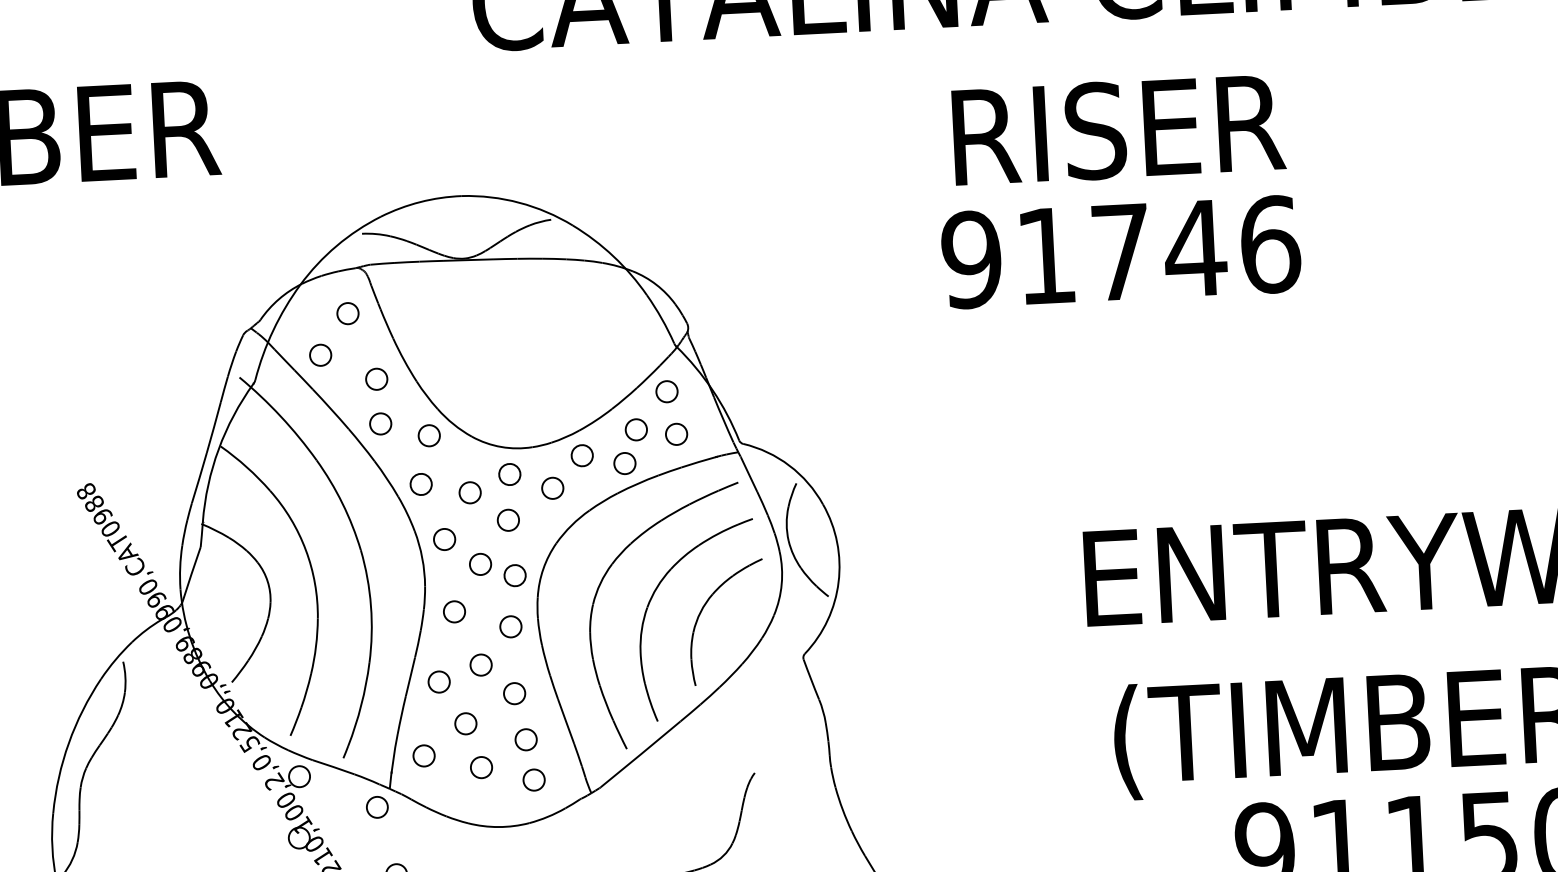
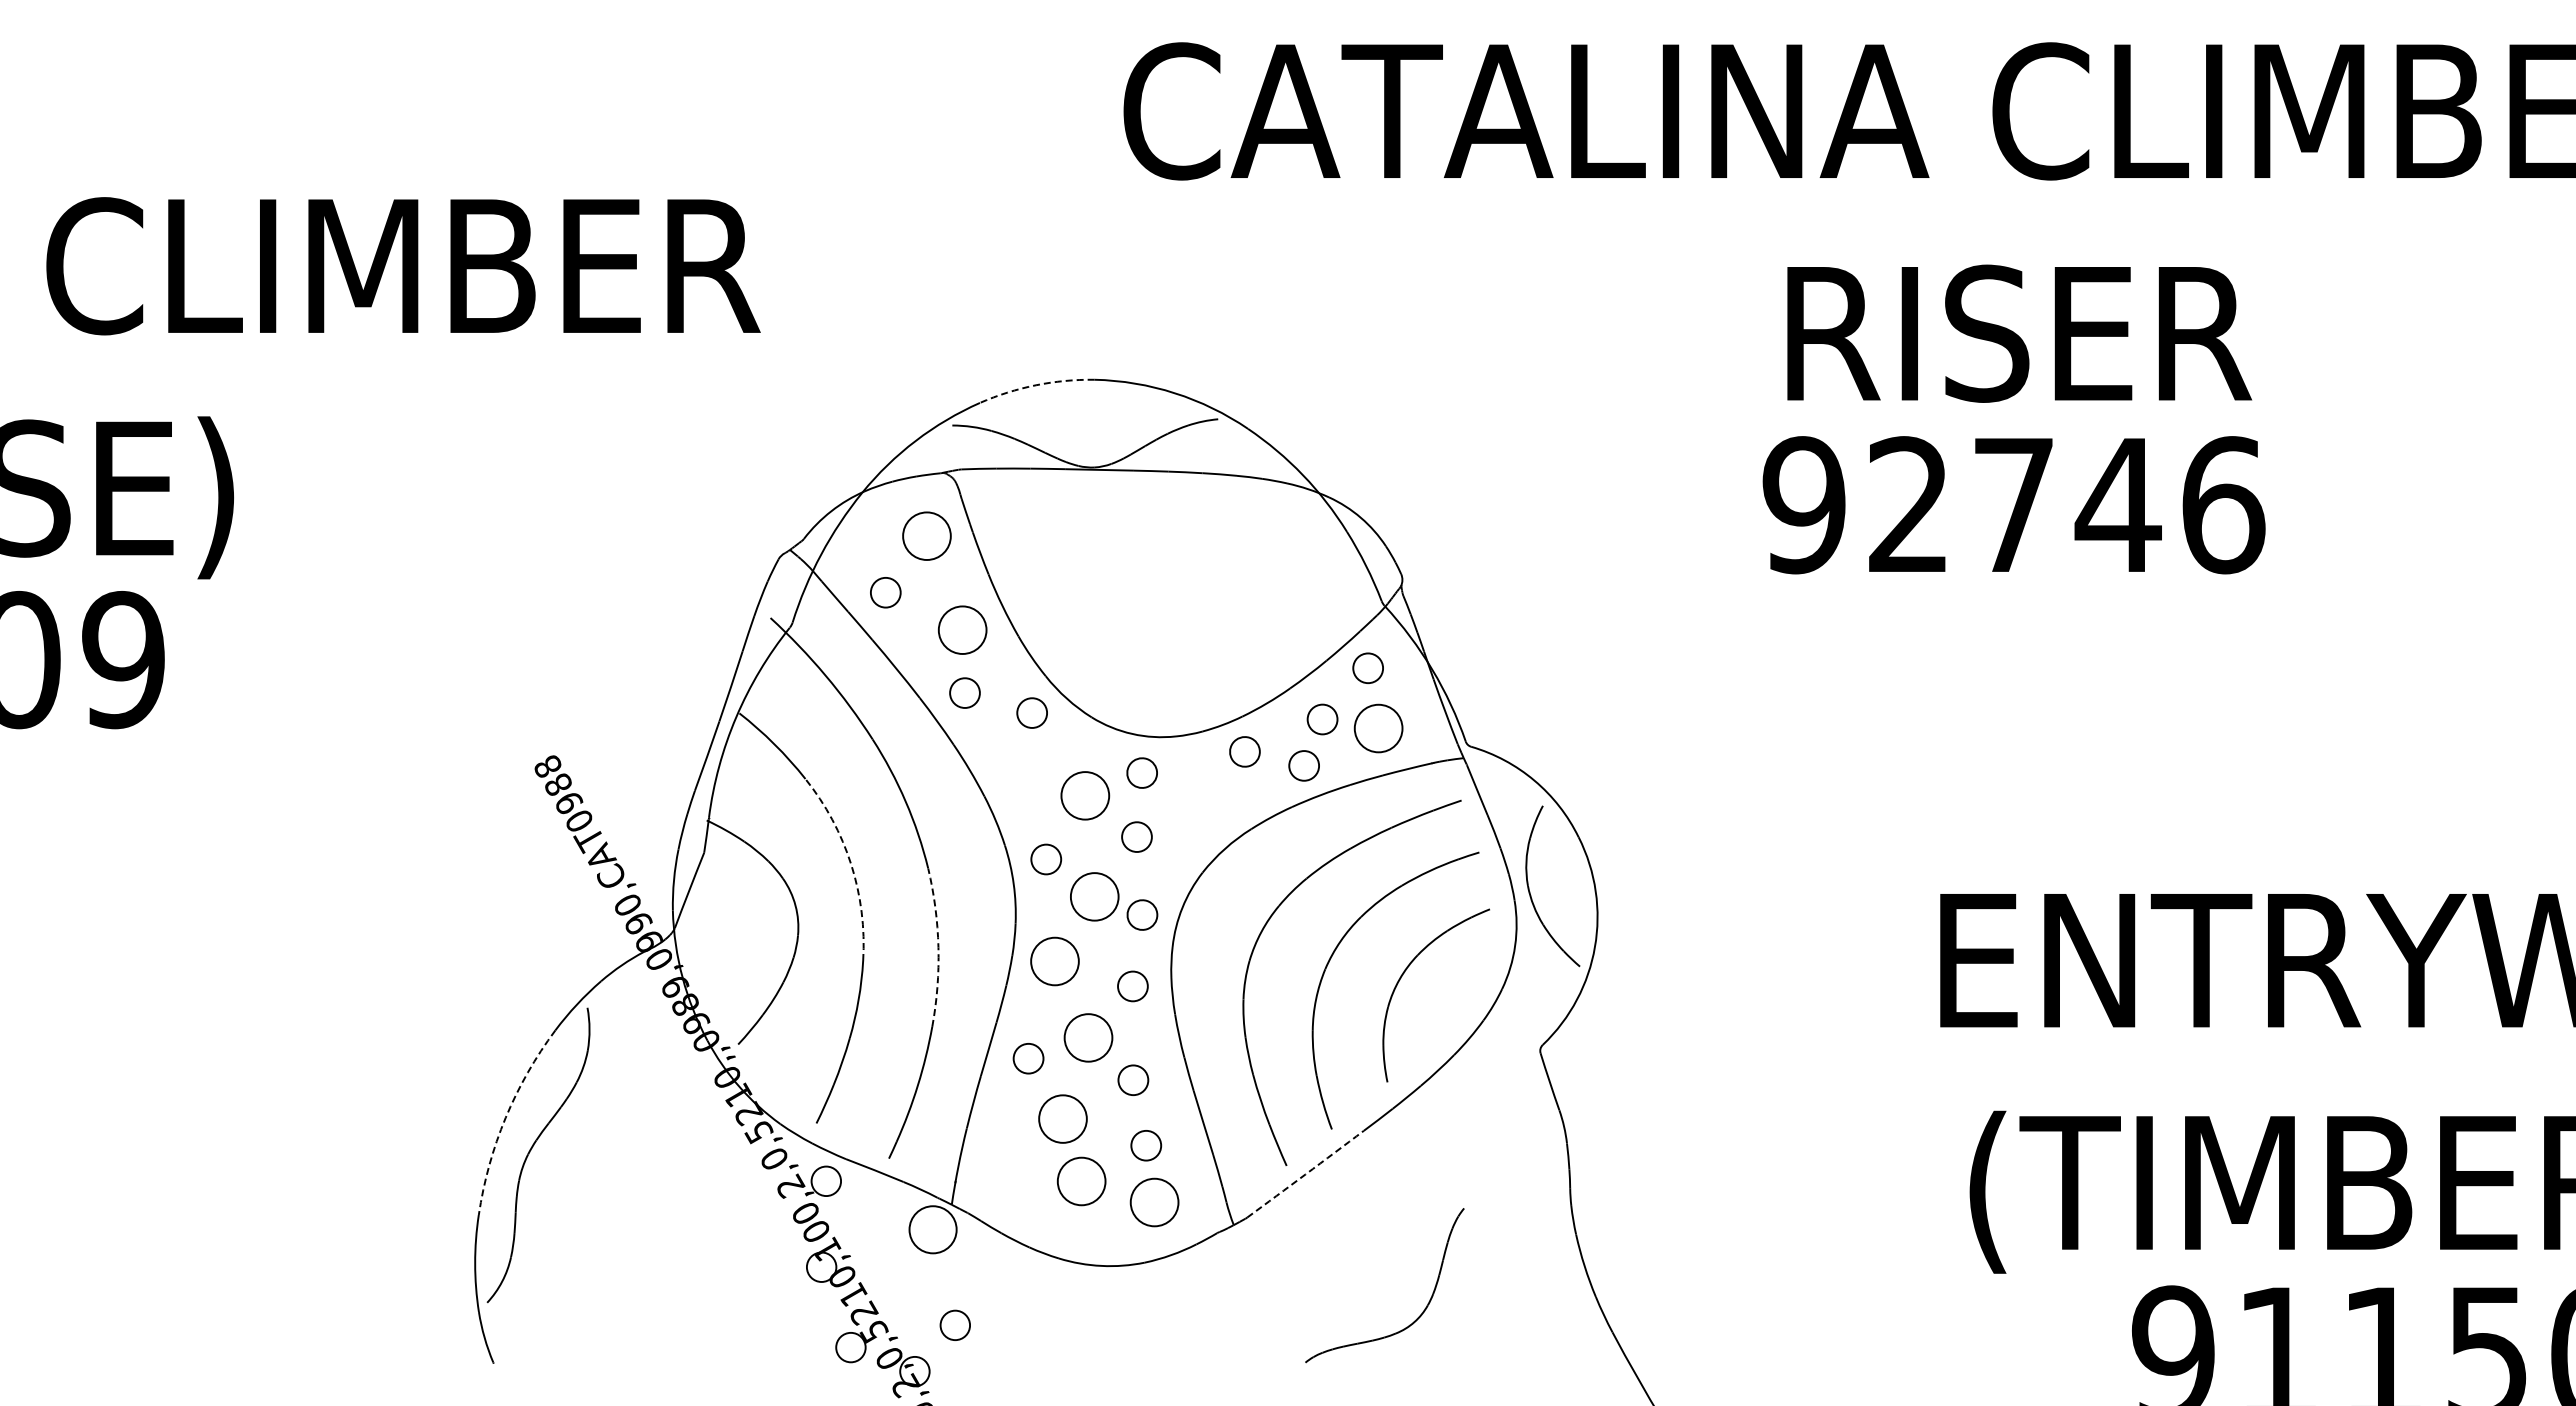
arc: (420, 202) -> (1036, 385), solid -> dashed
text: (1045, 254) -> (1907, 503), 91746 -> 92746
part: (347, 313) -> (926, 536), size x1.6
part: (376, 379) -> (962, 630), size x1.6
part: (676, 434) -> (1378, 728), size x1.6
part: (421, 484) -> (1017, 780), removed
part: (552, 488) -> (1201, 795), removed
part: (470, 492) -> (1085, 795), size x1.6
arc: (306, 550) -> (851, 864), solid -> dashed
part: (480, 564) -> (1094, 896), size x1.6
arc: (371, 606) -> (938, 947), solid -> dashed
part: (454, 611) -> (1054, 961), size x1.6
part: (481, 664) -> (1088, 1037), size x1.6
part: (465, 723) -> (1062, 1118), size x1.6
arc: (68, 742) -> (505, 1117), solid -> dashed
arc: (640, 754) -> (1305, 1174), solid -> dashed
part: (423, 755) -> (1001, 1160), removed
part: (481, 767) -> (1081, 1181), size x1.6
part: (534, 779) -> (1154, 1202), size x1.6
circle: (376, 807) -> (932, 1229), size x1.6

